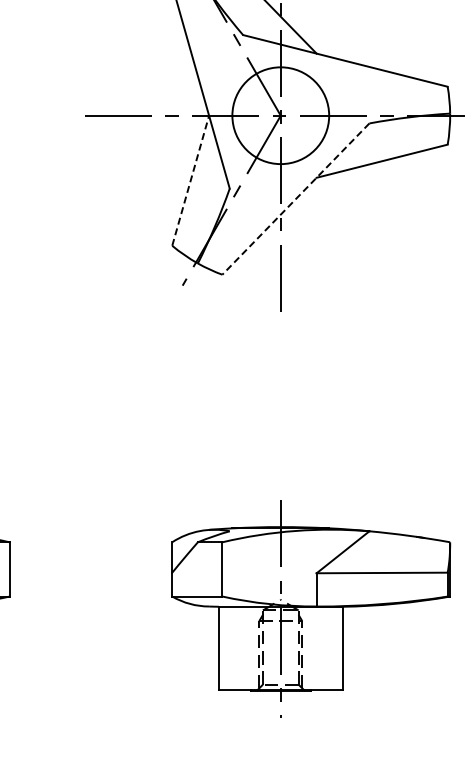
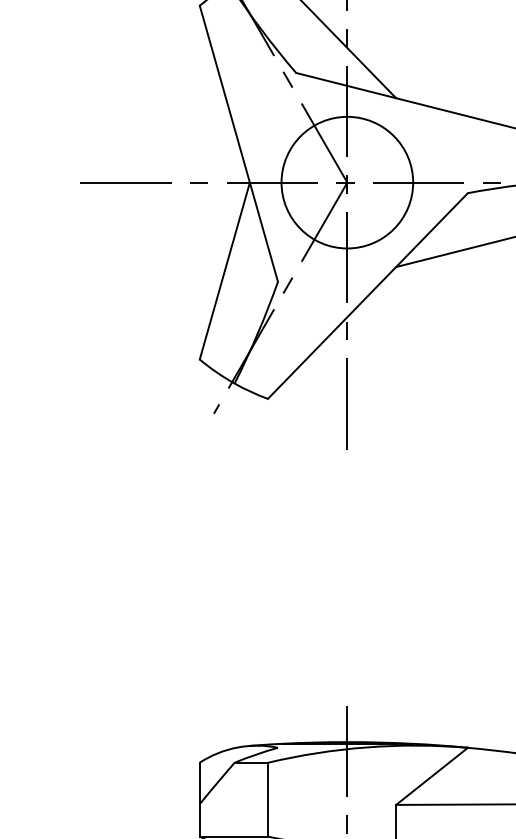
line: (190, 180) -> (224, 270), dashed -> solid
line: (295, 199) -> (367, 296), dashed -> solid

